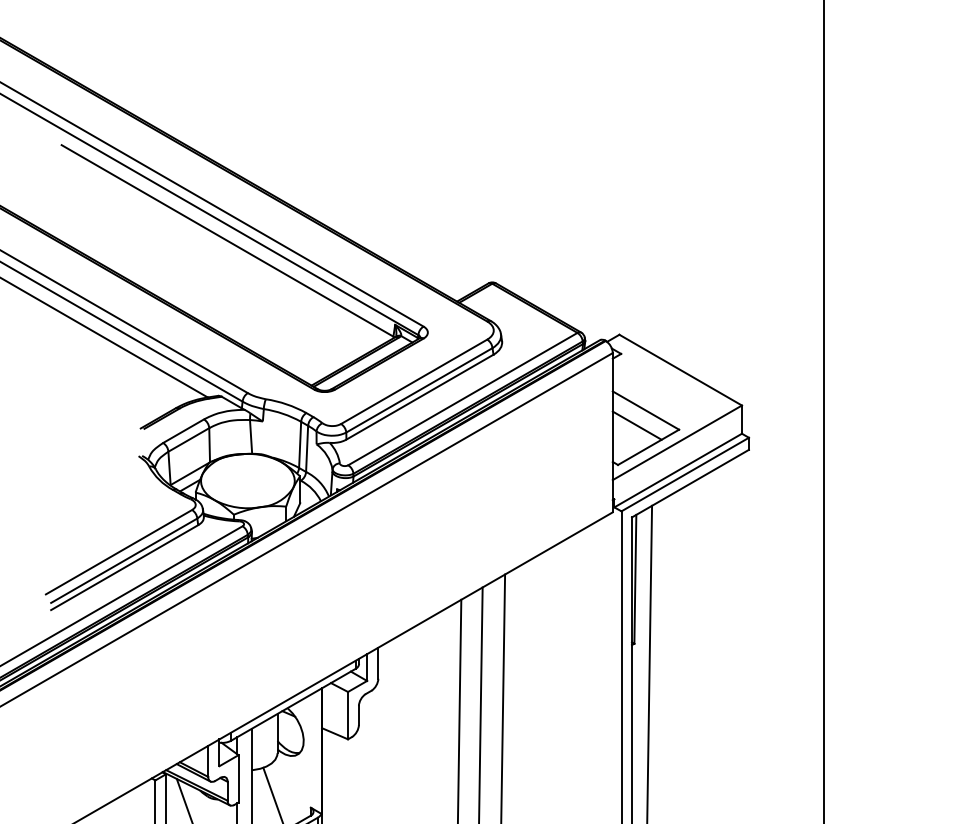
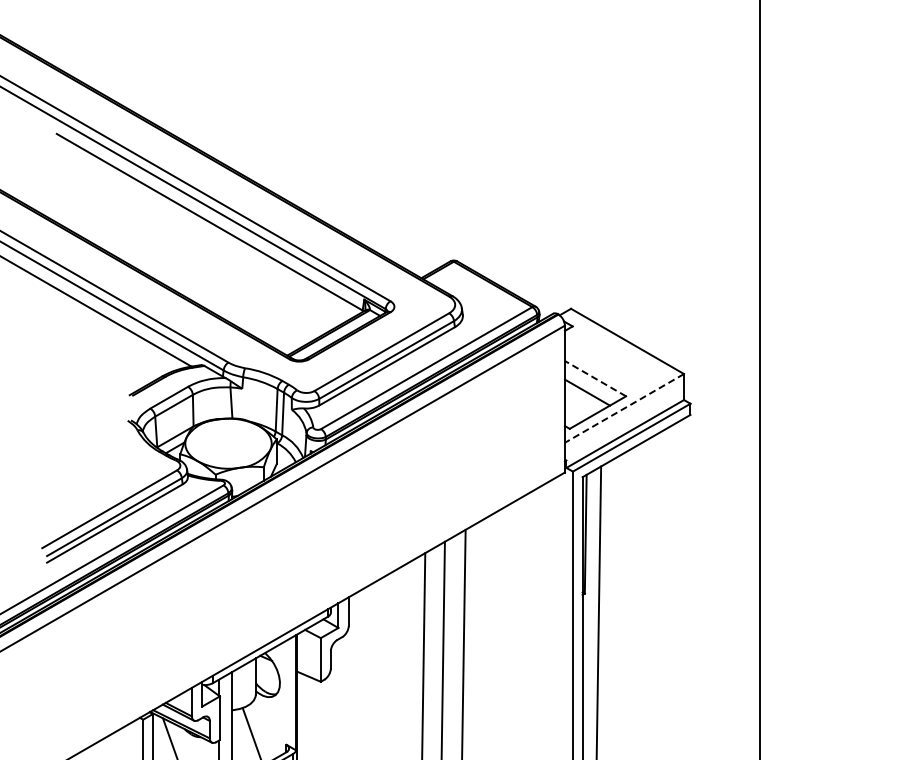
line: (645, 410) -> (595, 378), solid -> dashed
line: (677, 442) -> (624, 408), solid -> dashed

